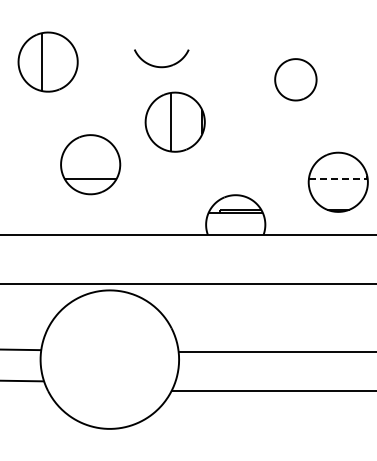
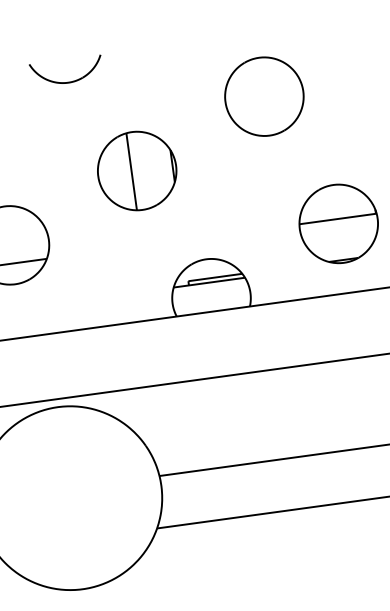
part: (161, 66) -> (67, 81), moved
part: (295, 79) -> (263, 96), size x1.43
part: (174, 121) -> (136, 170), moved
line: (338, 178) -> (338, 218), dashed -> solid

